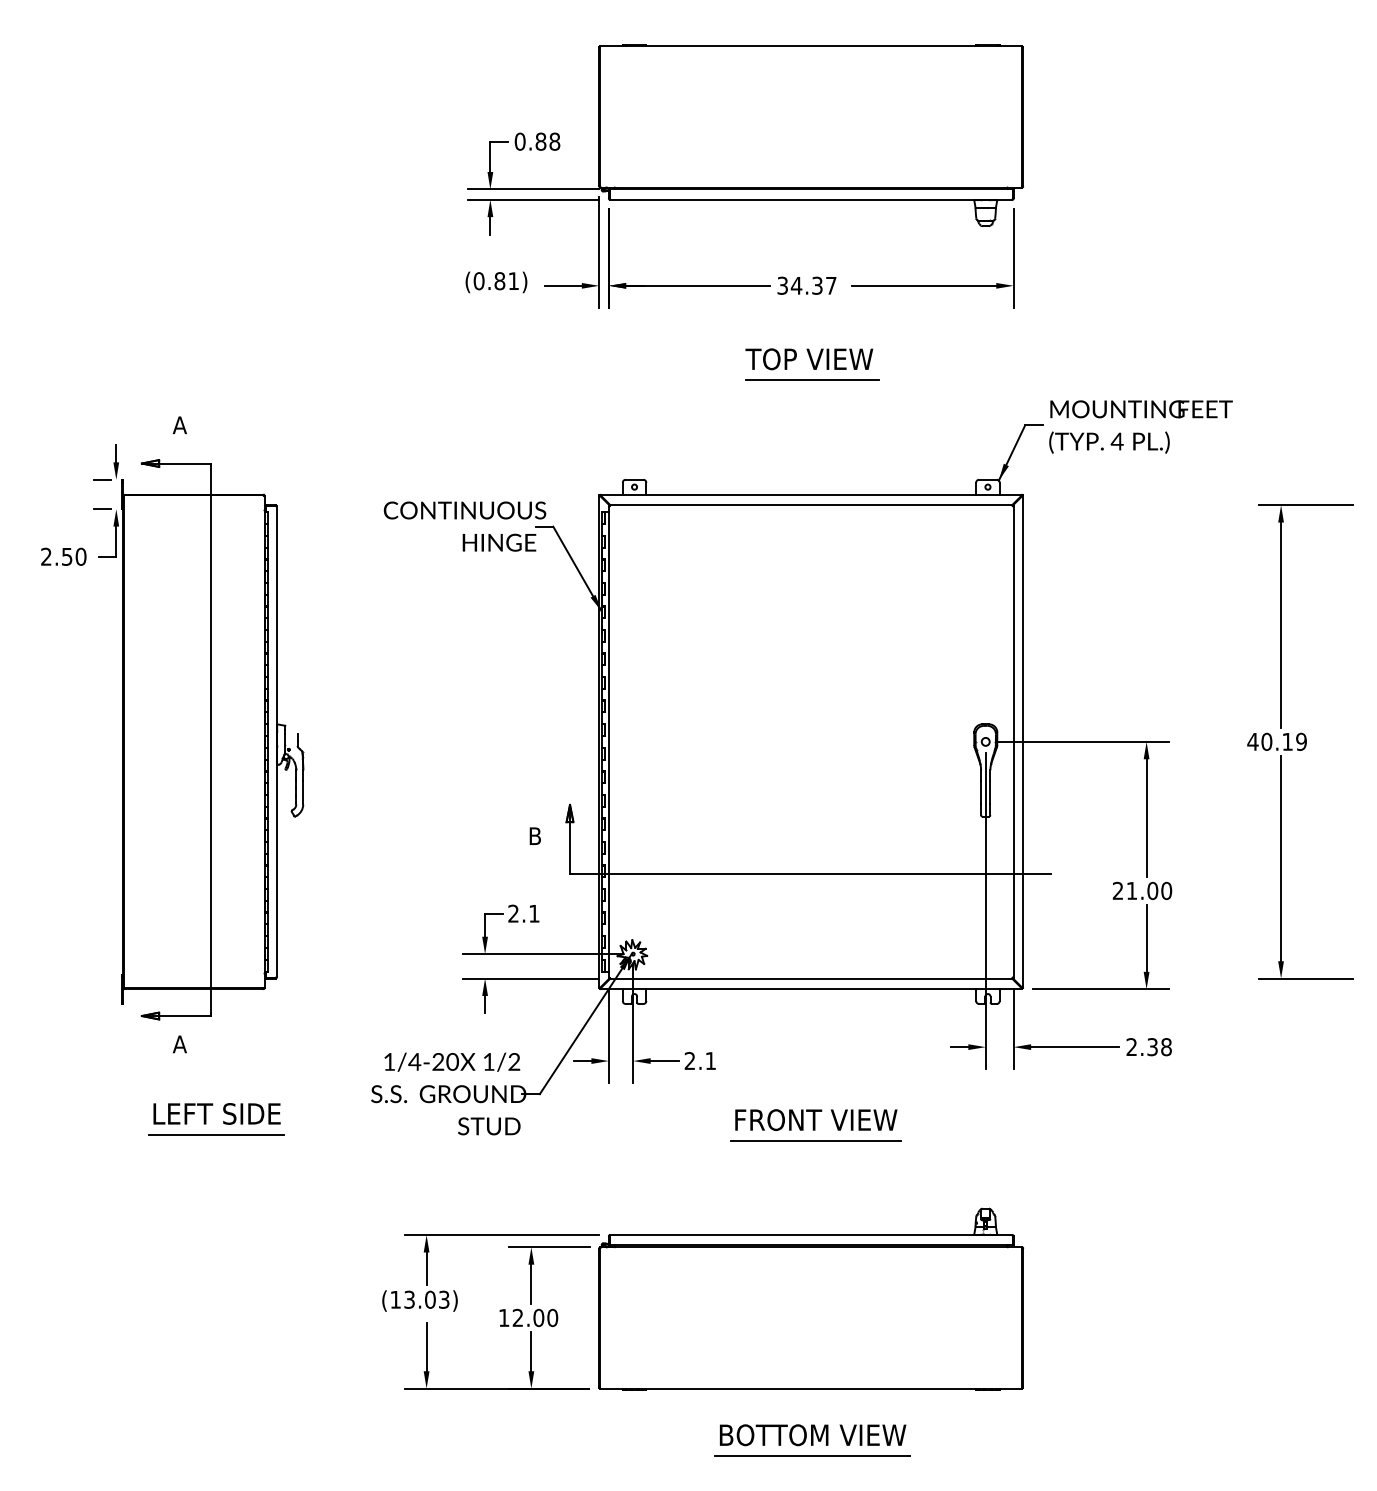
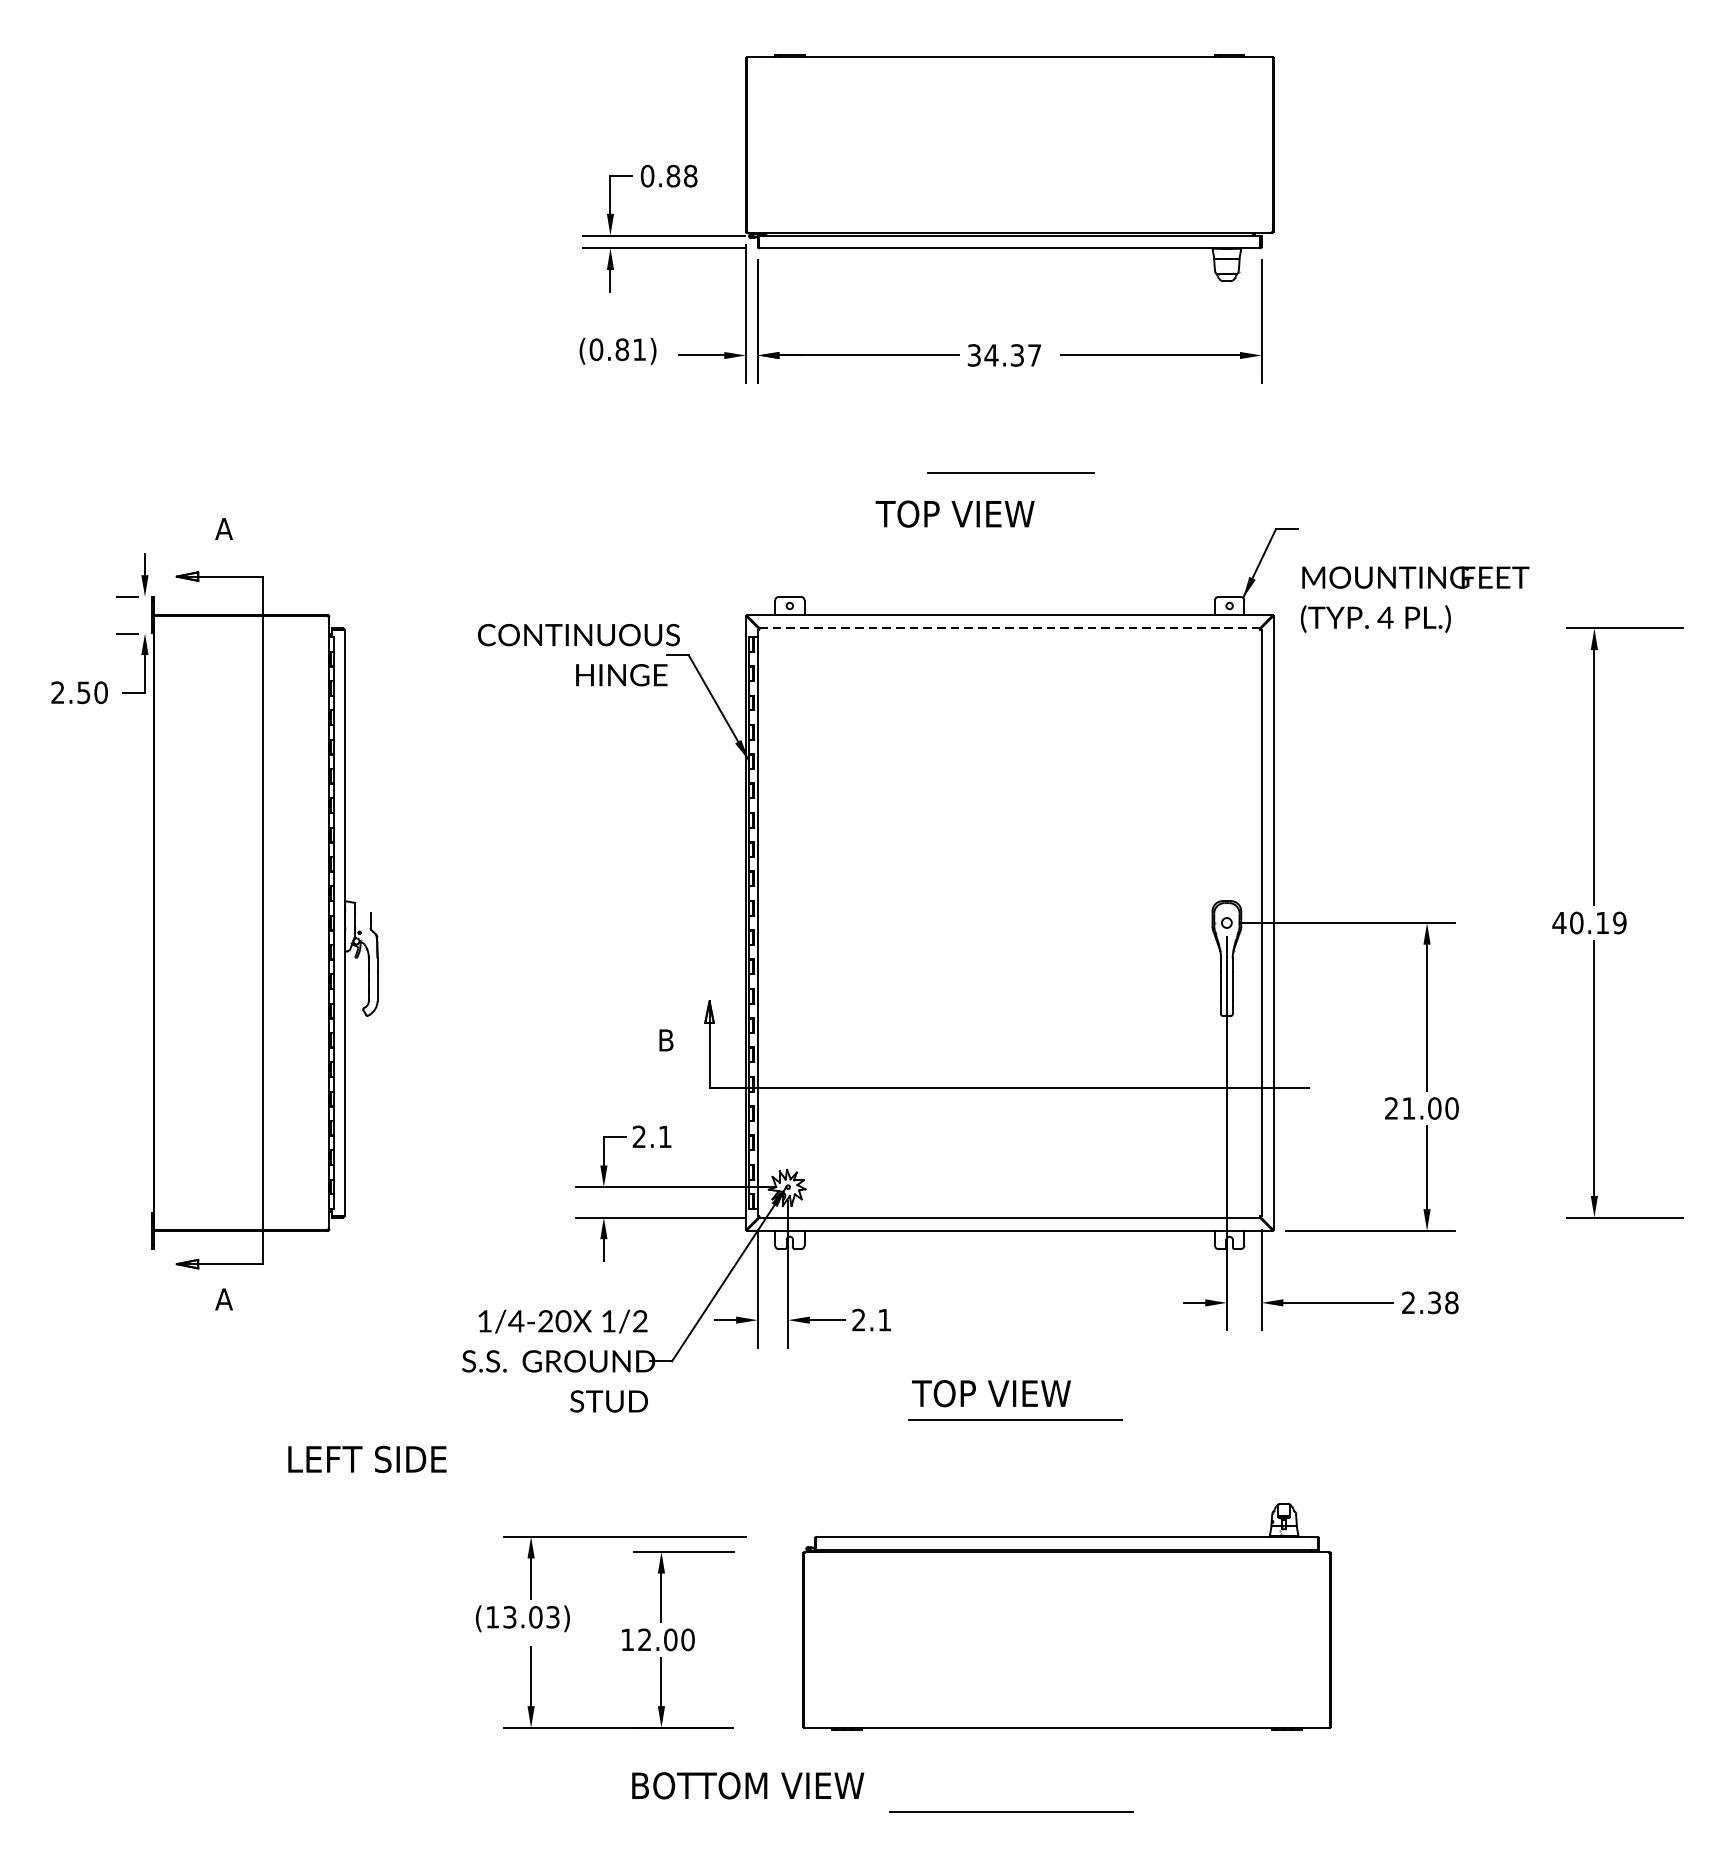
text: (809, 359) -> (955, 514), moved
text: (1140, 426) -> (1414, 598), moved
line: (811, 505) -> (1010, 628), solid -> dashed
text: (216, 1113) -> (366, 1458), moved
text: (814, 1119) -> (1013, 1392), FRONT VIEW -> TOP VIEW
line: (216, 1135) -> (269, 1412), removed
part: (810, 1298) -> (1066, 1615), moved
text: (813, 1435) -> (748, 1786), moved

